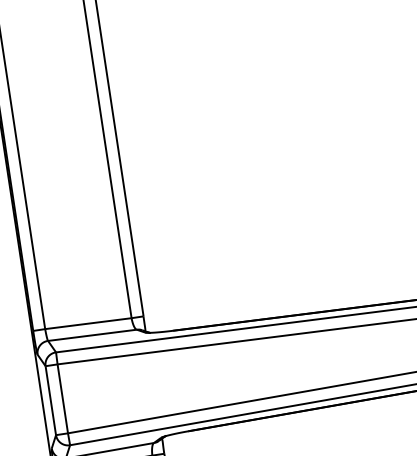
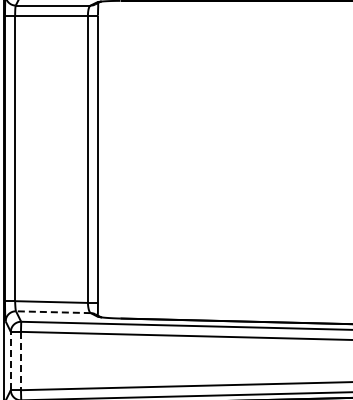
line: (91, 335) -> (52, 312), solid -> dashed
line: (62, 399) -> (20, 361), solid -> dashed
line: (50, 400) -> (10, 360), solid -> dashed

